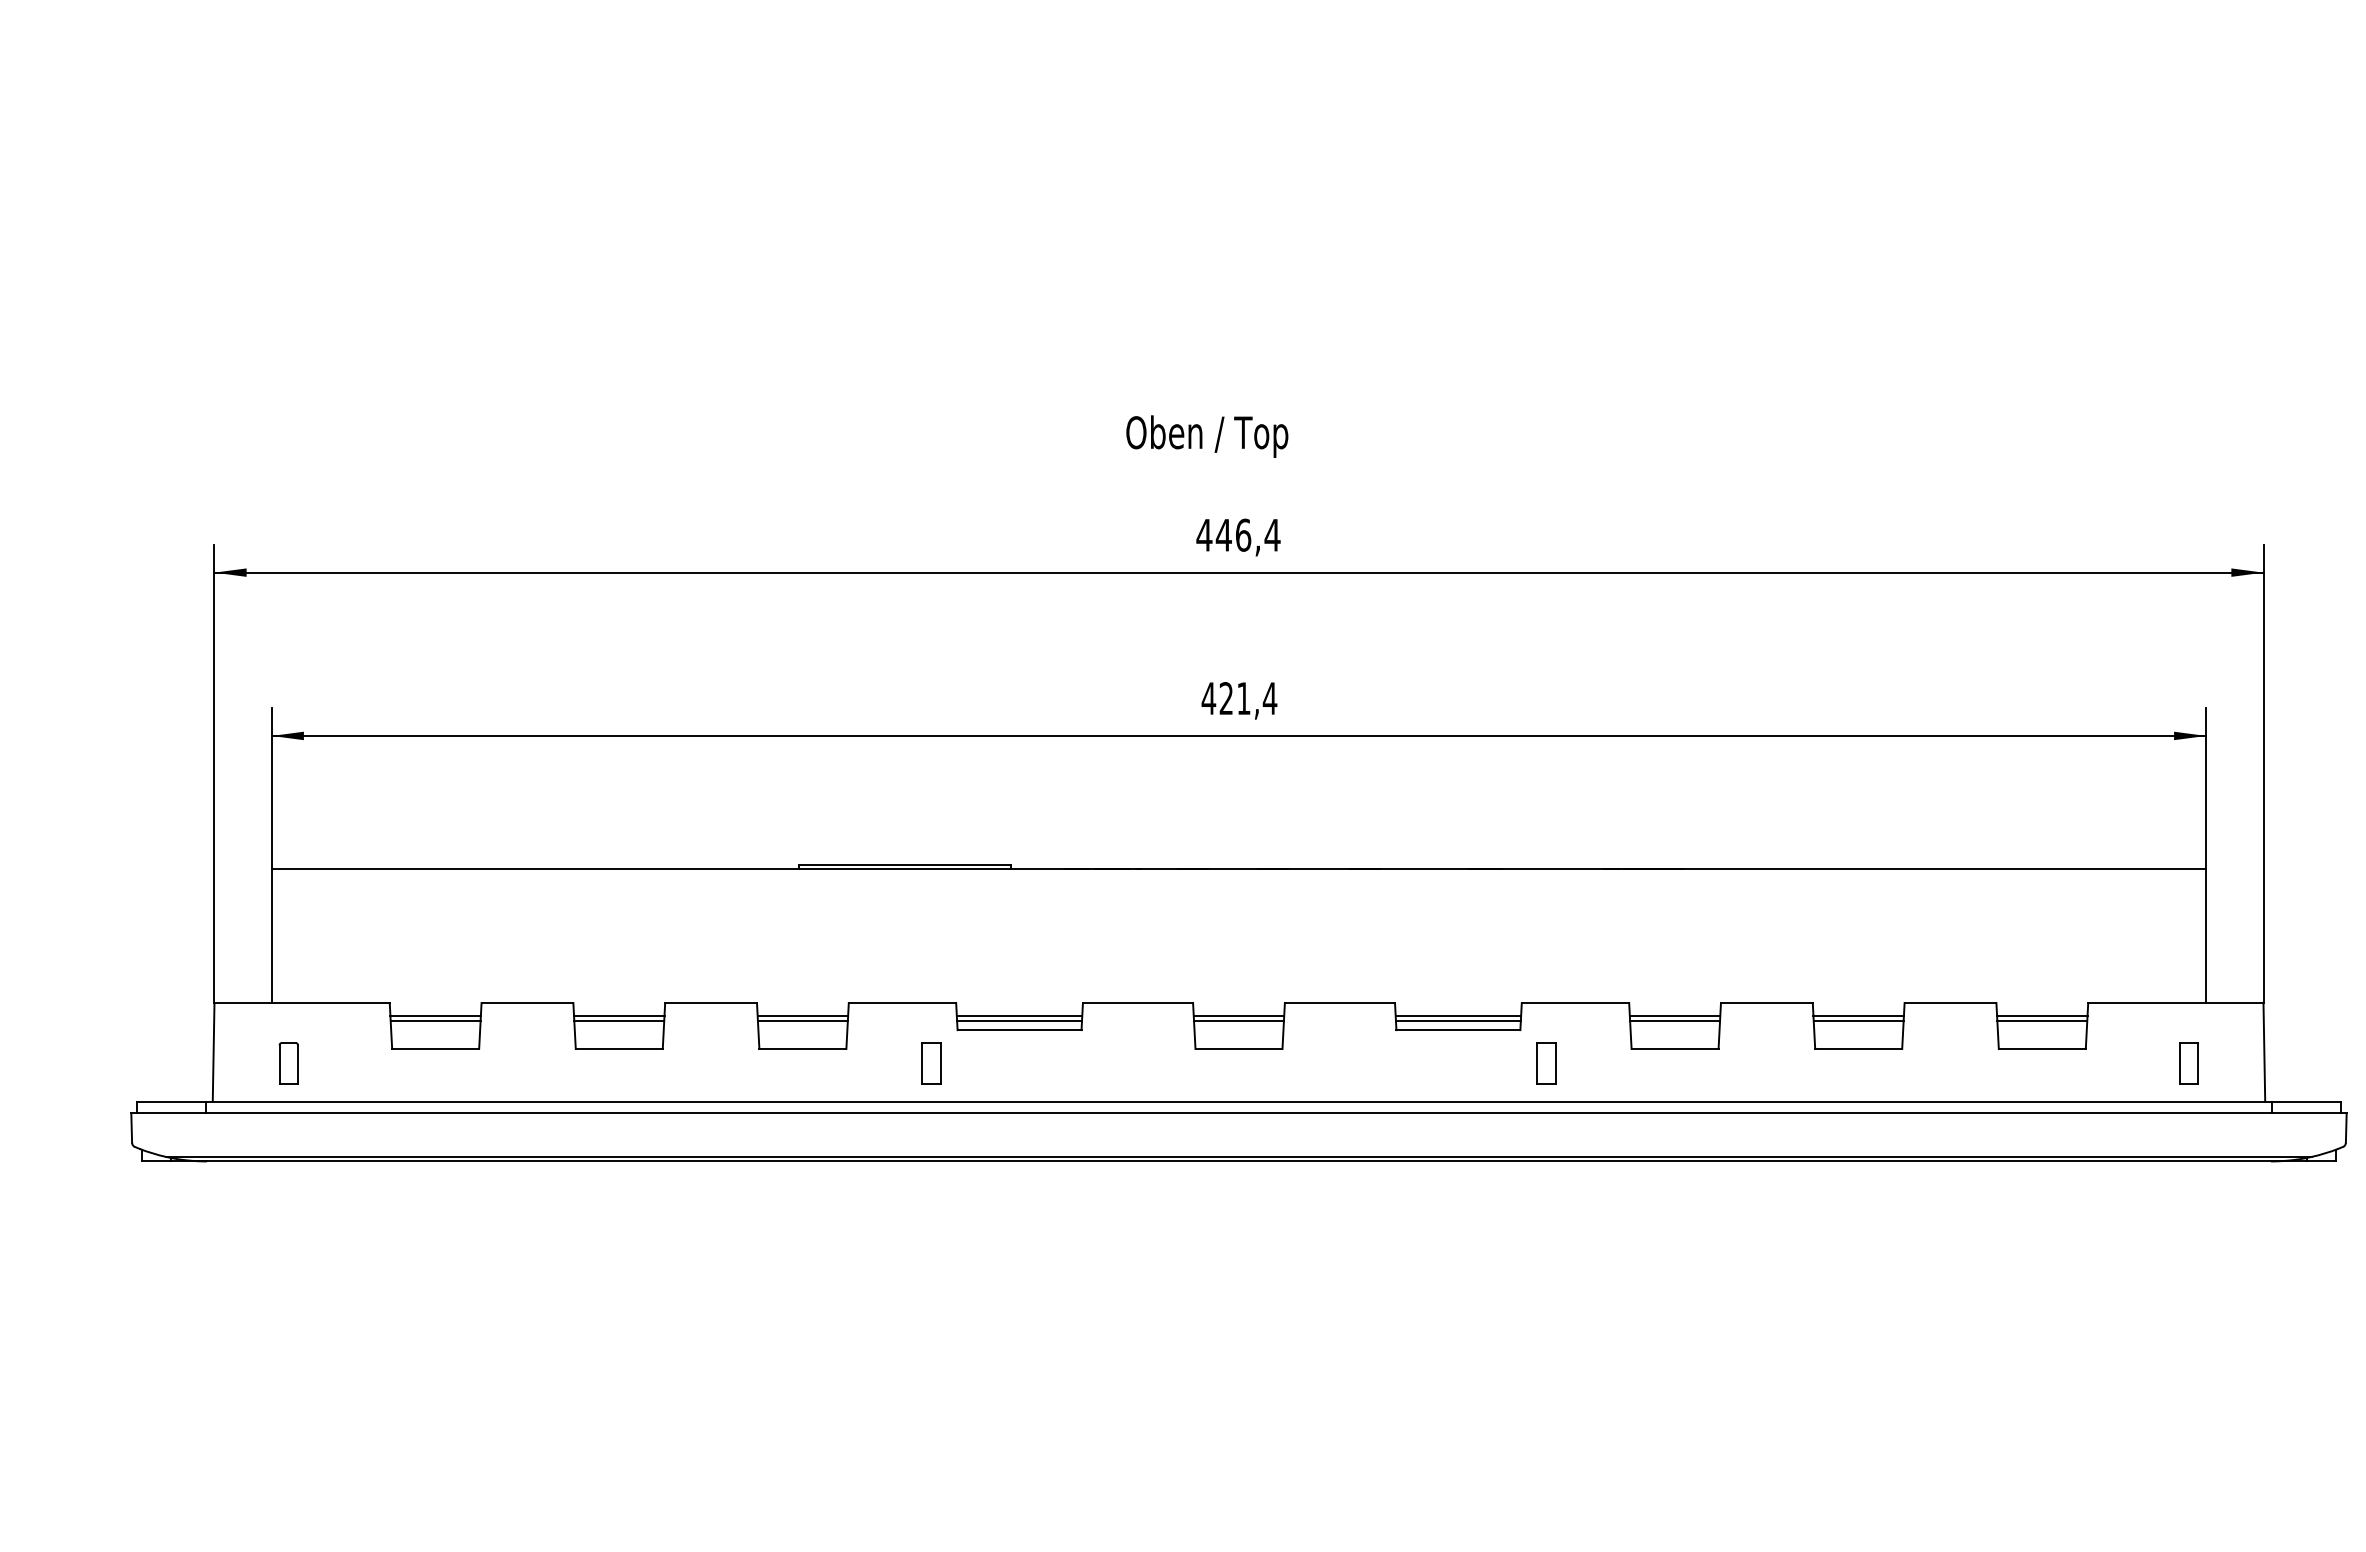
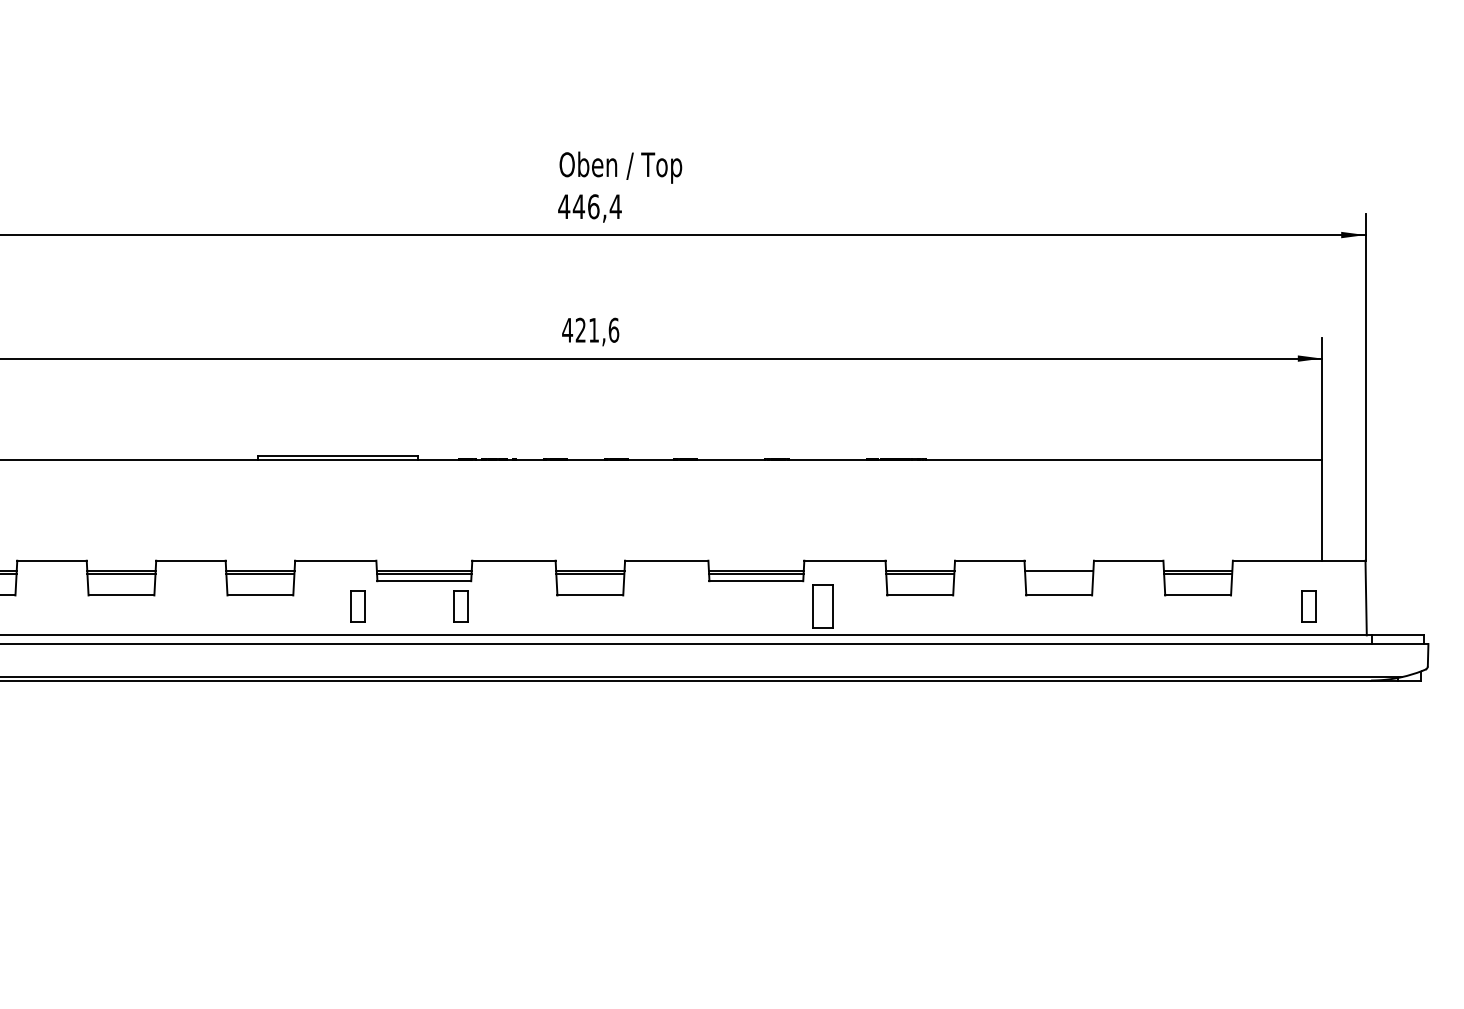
text: (1207, 436) -> (621, 167), moved
text: (1269, 698) -> (613, 330), 421,4 -> 421,6
line: (1858, 1020) -> (1059, 573), removed
part: (1067, 1063) -> (460, 606), added
part: (1546, 1063) -> (823, 606), size x1.4

